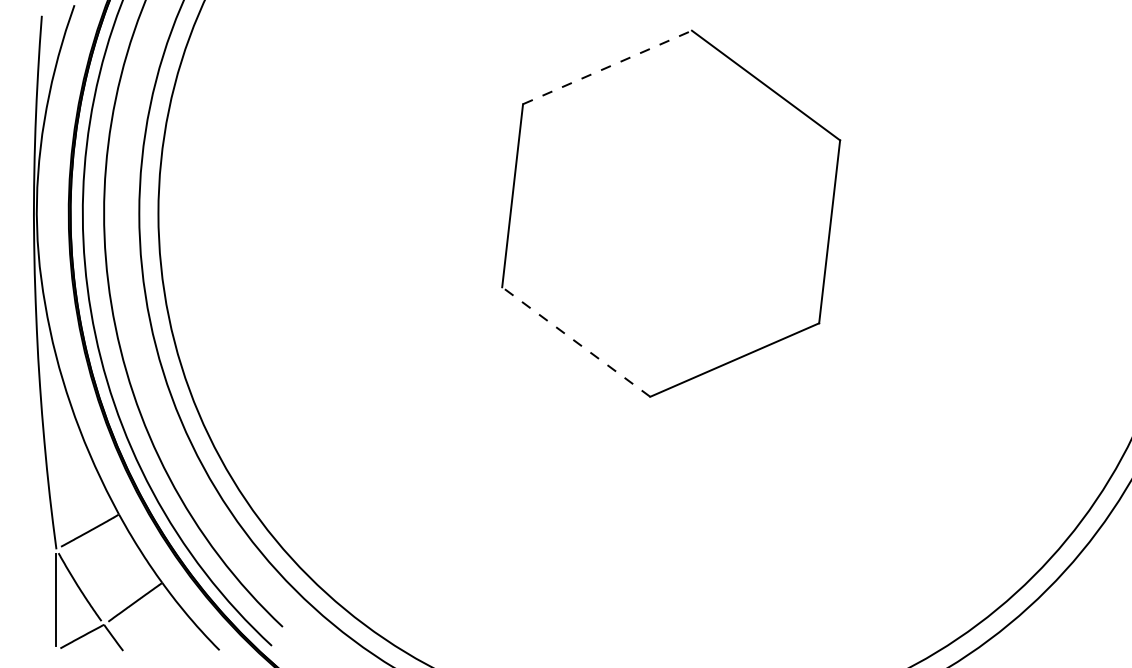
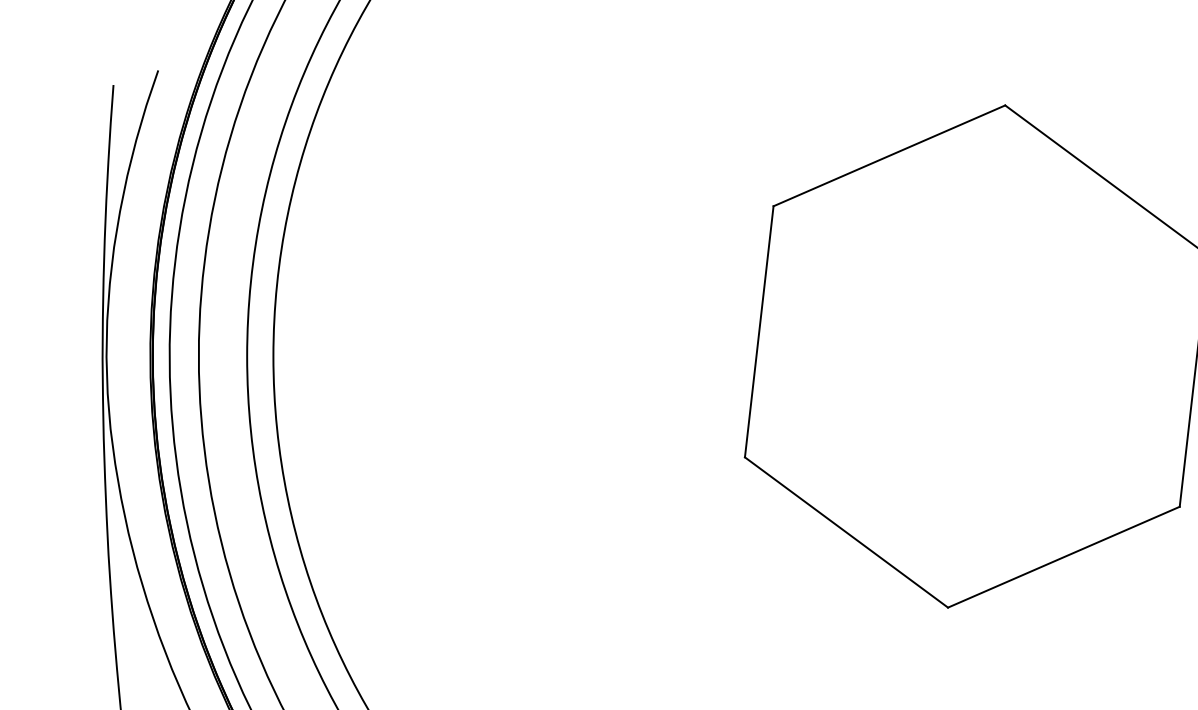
line: (607, 67) -> (889, 155), dashed -> solid
line: (575, 341) -> (845, 531), dashed -> solid

